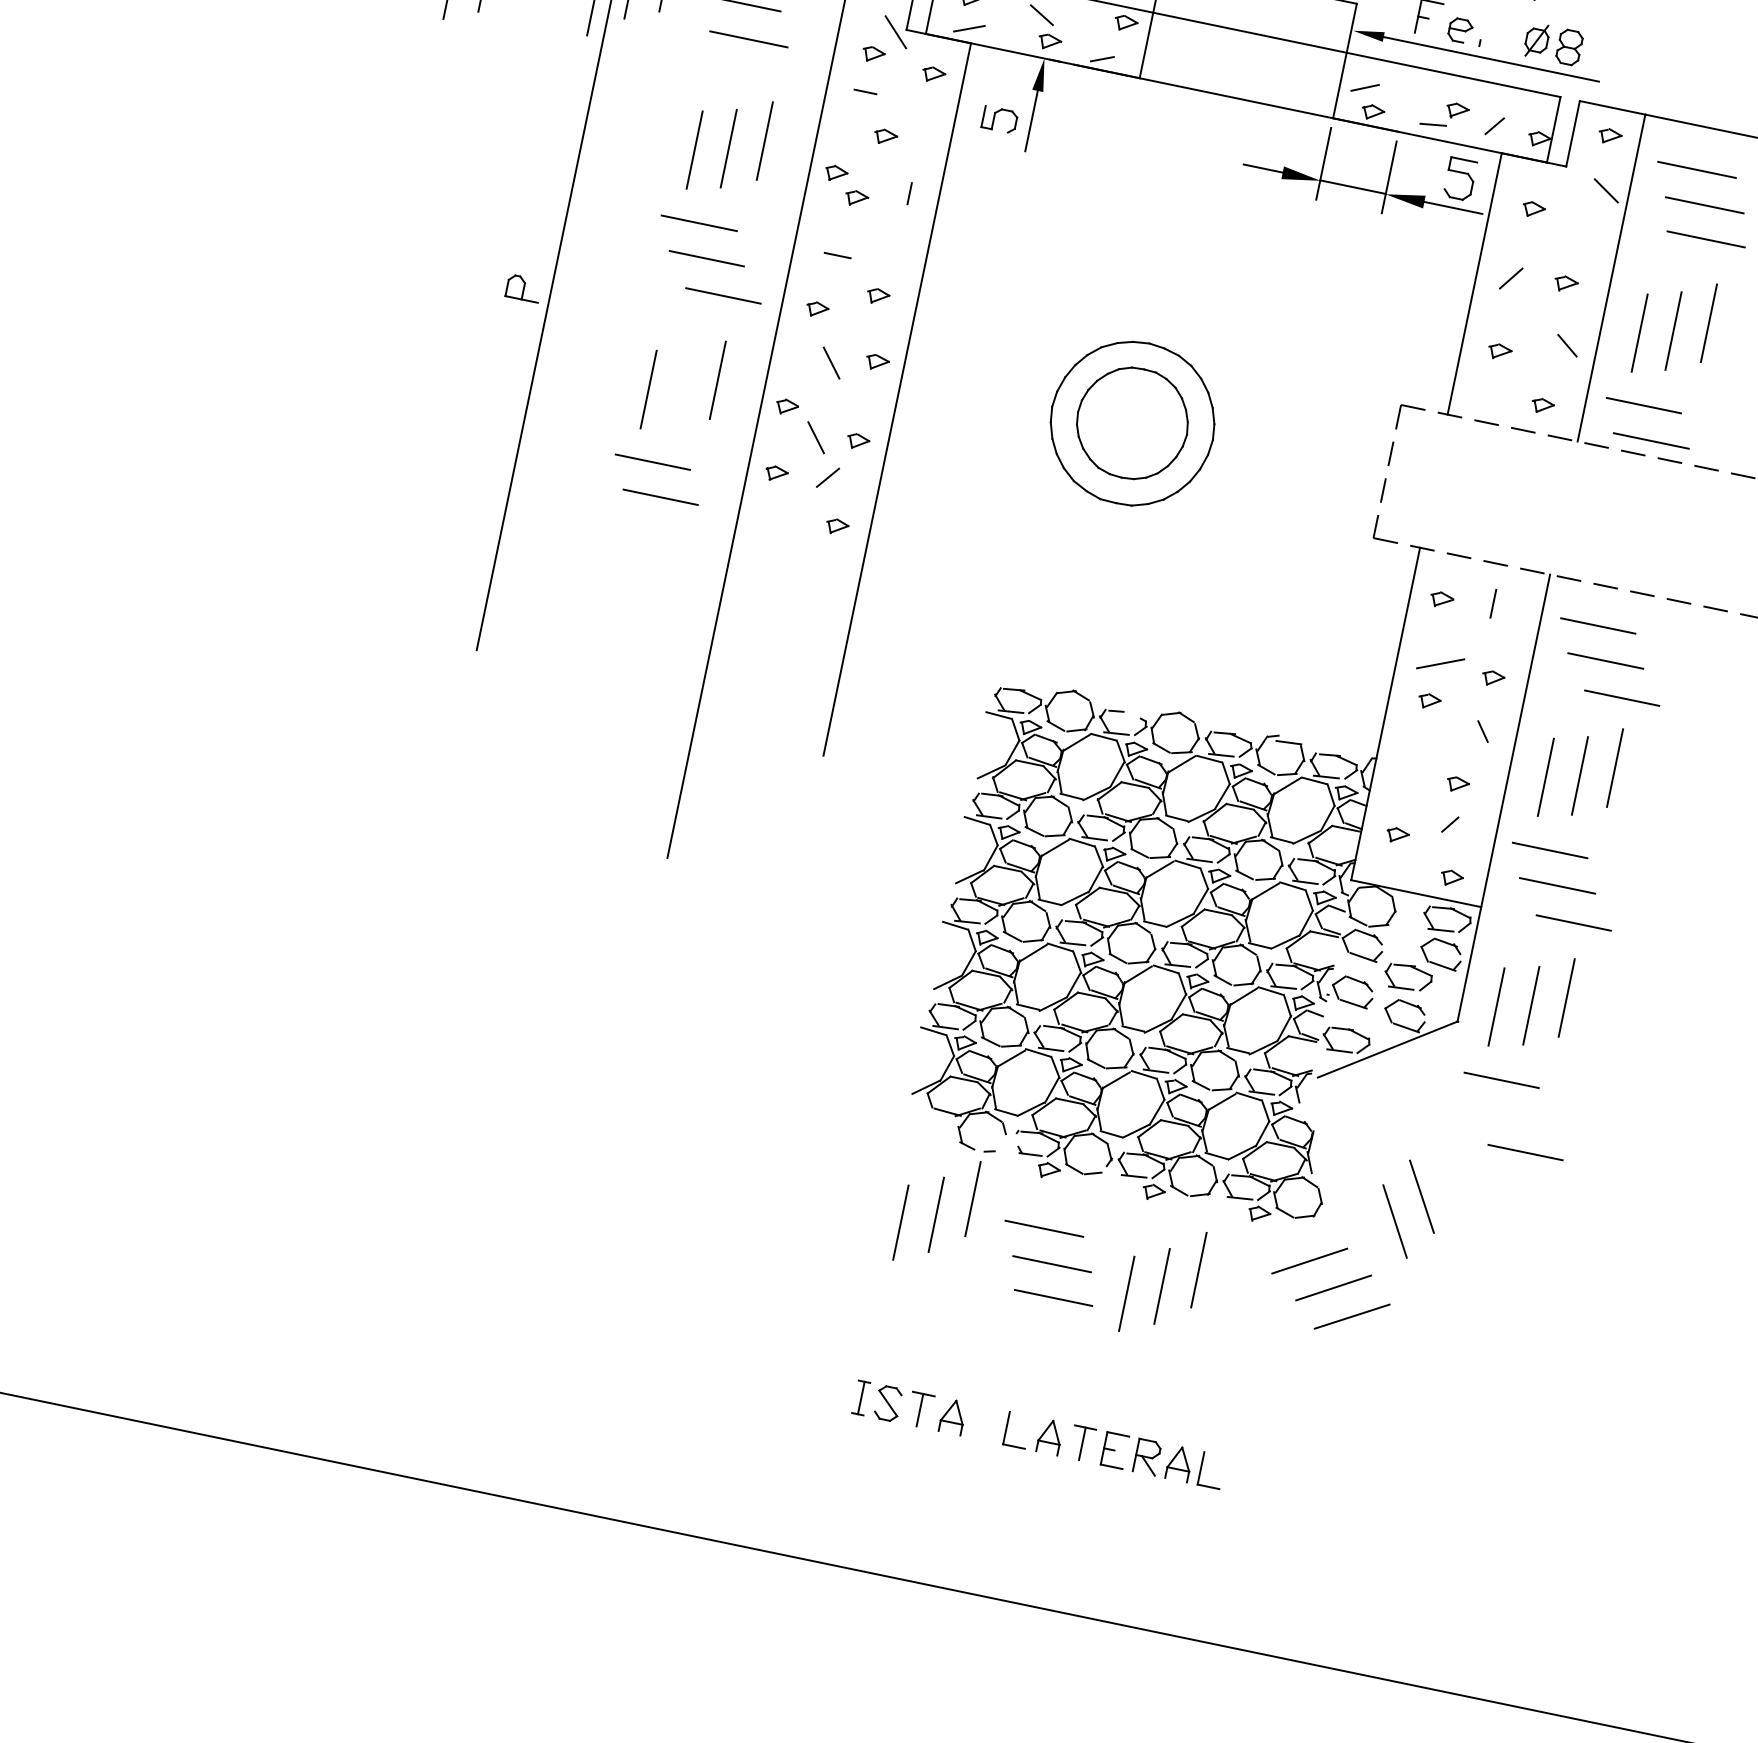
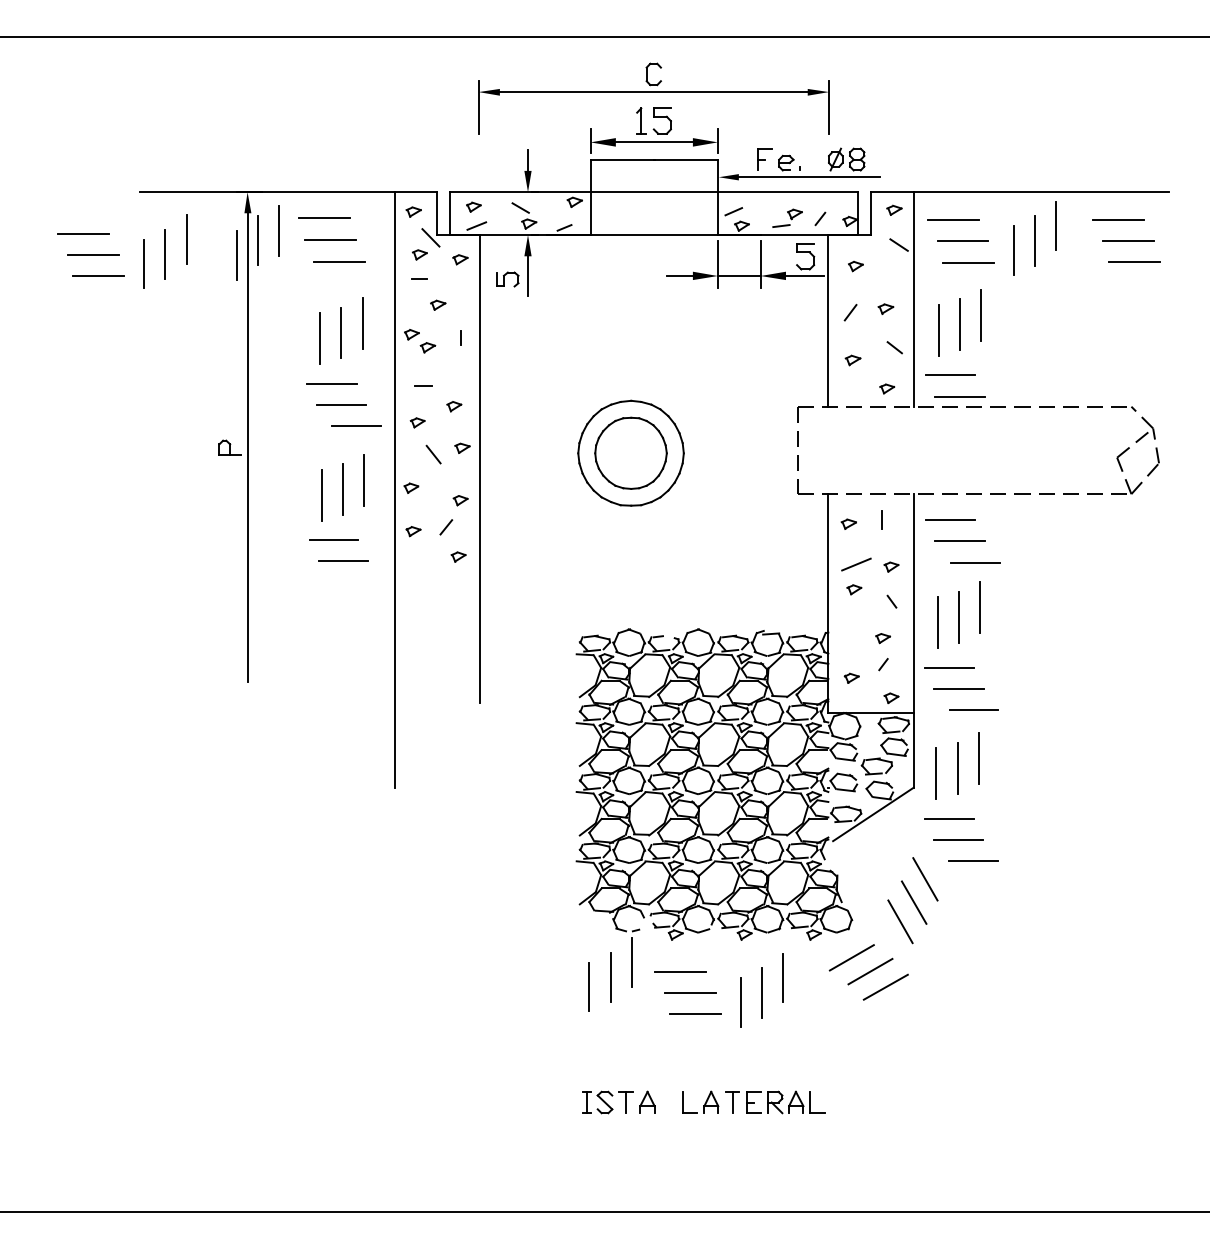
line: (681, 387) -> (342, 489), added
line: (815, 437) -> (433, 503), removed
line: (1509, 1114) -> (958, 839), added
line: (1446, 1165) -> (925, 879), added

